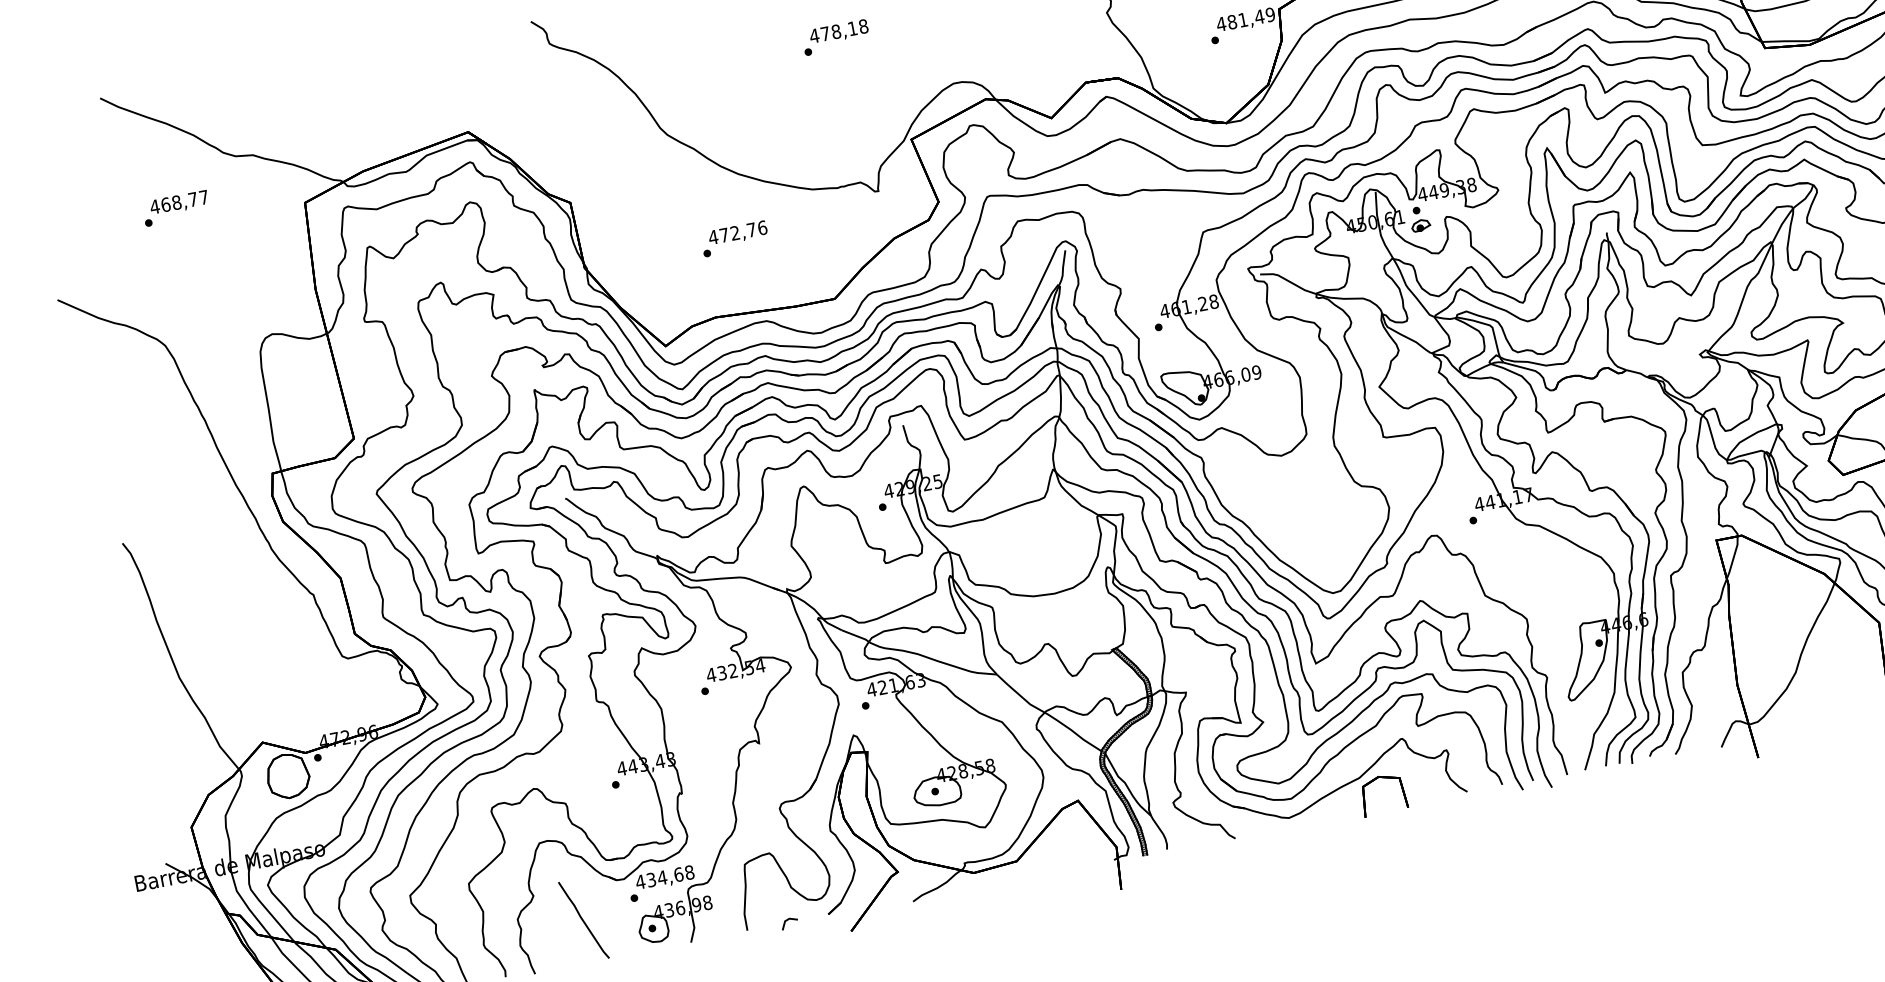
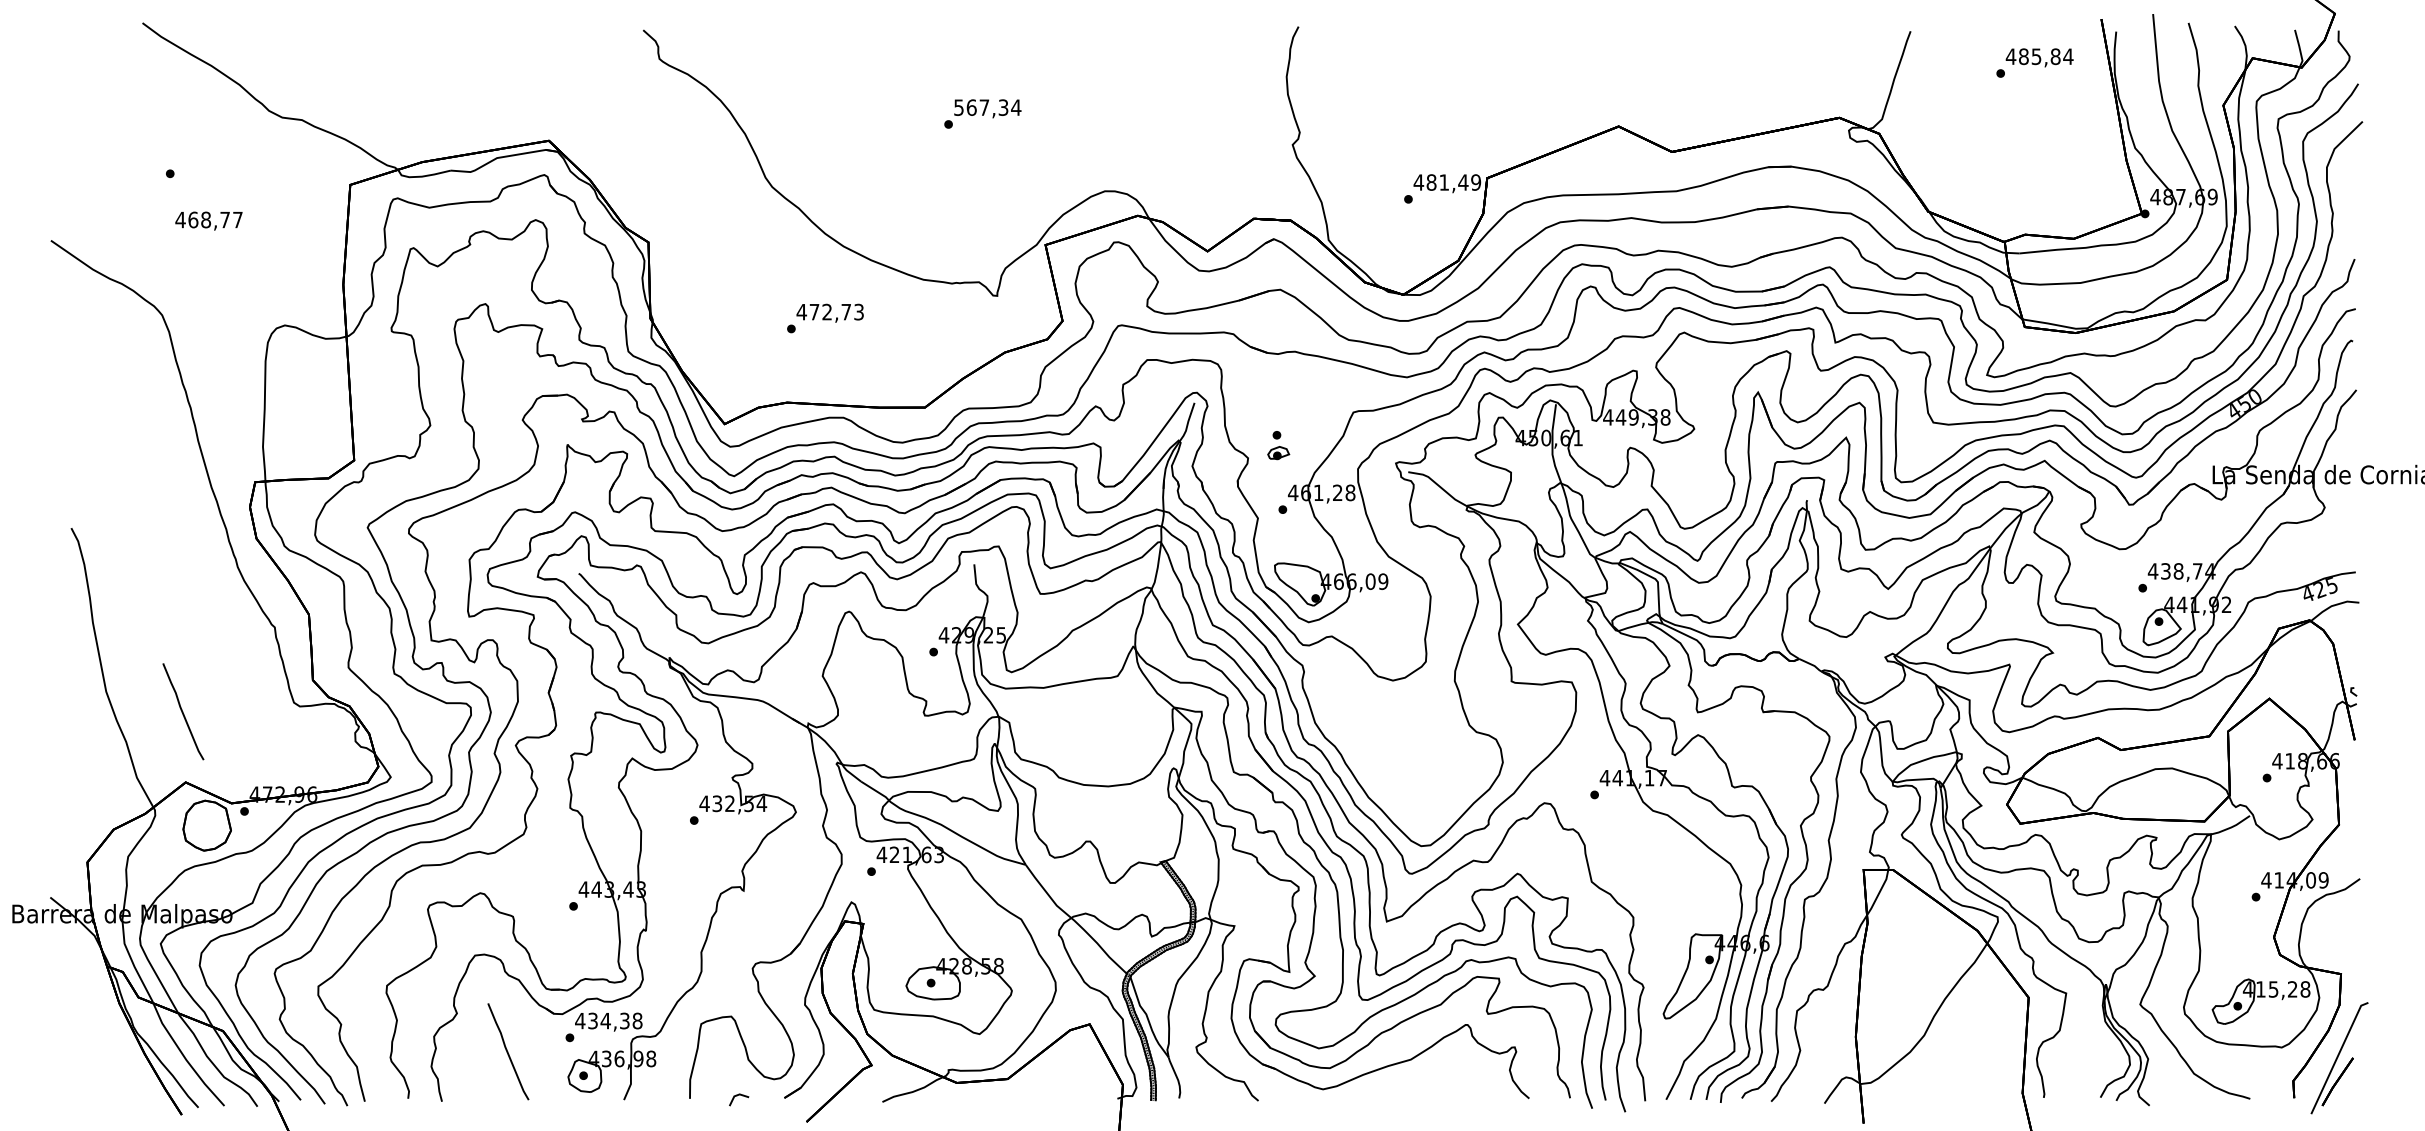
text: (838, 31) -> (987, 107), 478,18 -> 567,34
text: (178, 202) -> (208, 220), moved
part: (1419, 219) -> (1278, 445), moved
text: (762, 227) -> (859, 311), 472,76 -> 472,73
curve: (249, 682) -> (183, 711), added
part: (1384, 778) -> (1438, 1065), removed
text: (678, 874) -> (624, 1020), 434,68 -> 434,38

